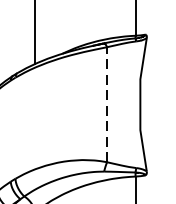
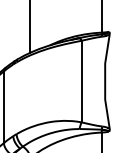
line: (106, 104) -> (81, 81), dashed -> solid

